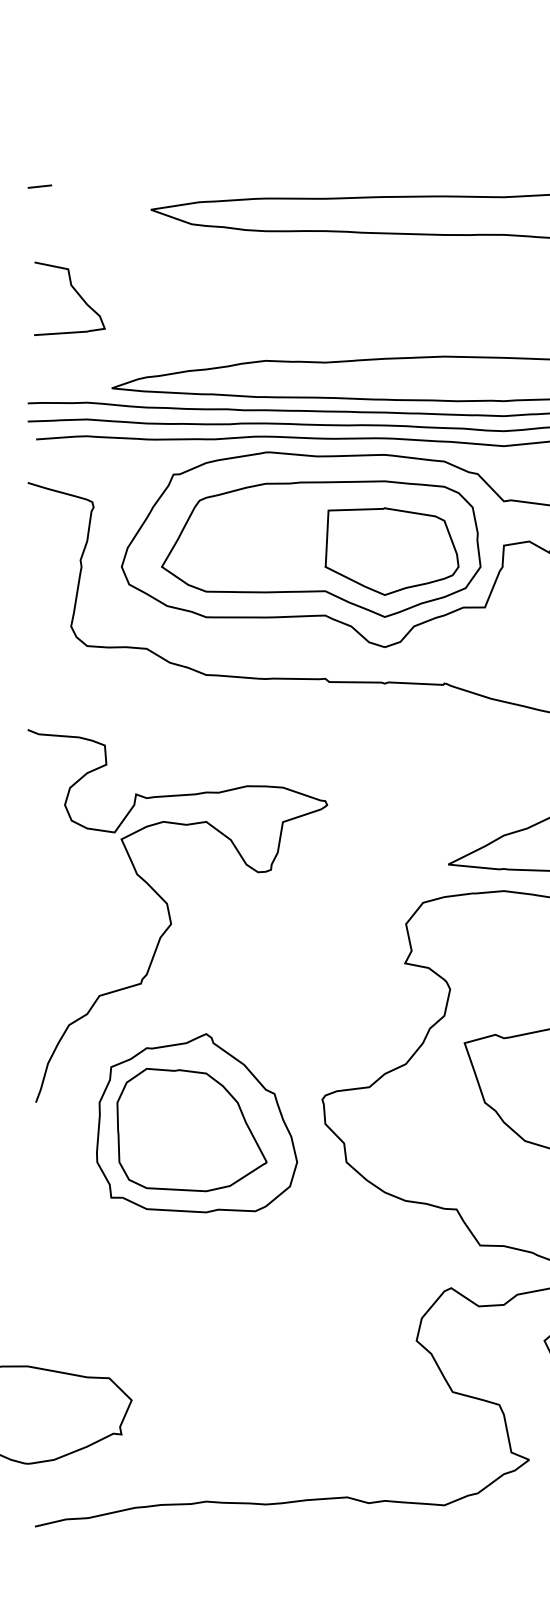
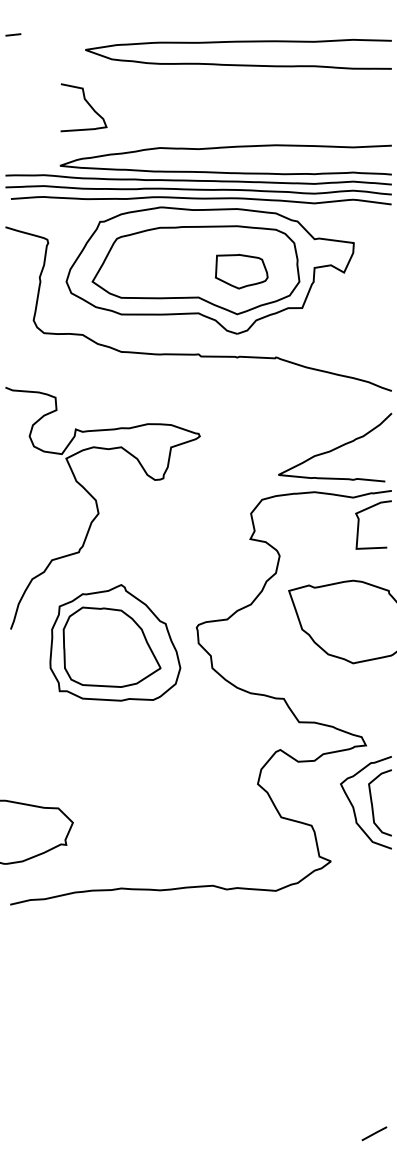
curve: (77, 295) -> (88, 105), moved
part: (391, 551) -> (241, 271), size x0.6

